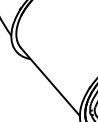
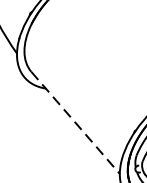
line: (50, 81) -> (75, 122), solid -> dashed

